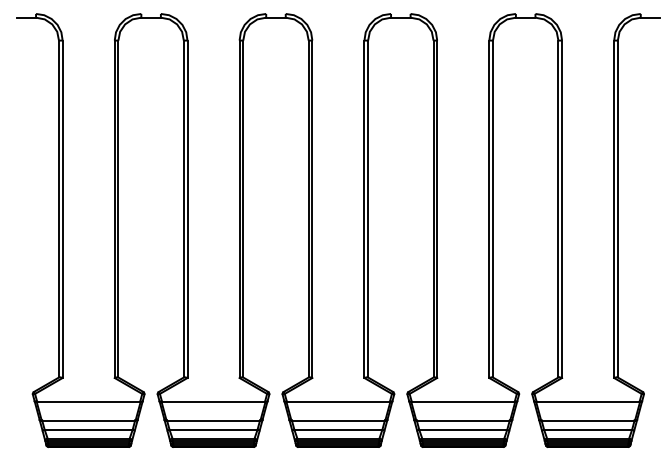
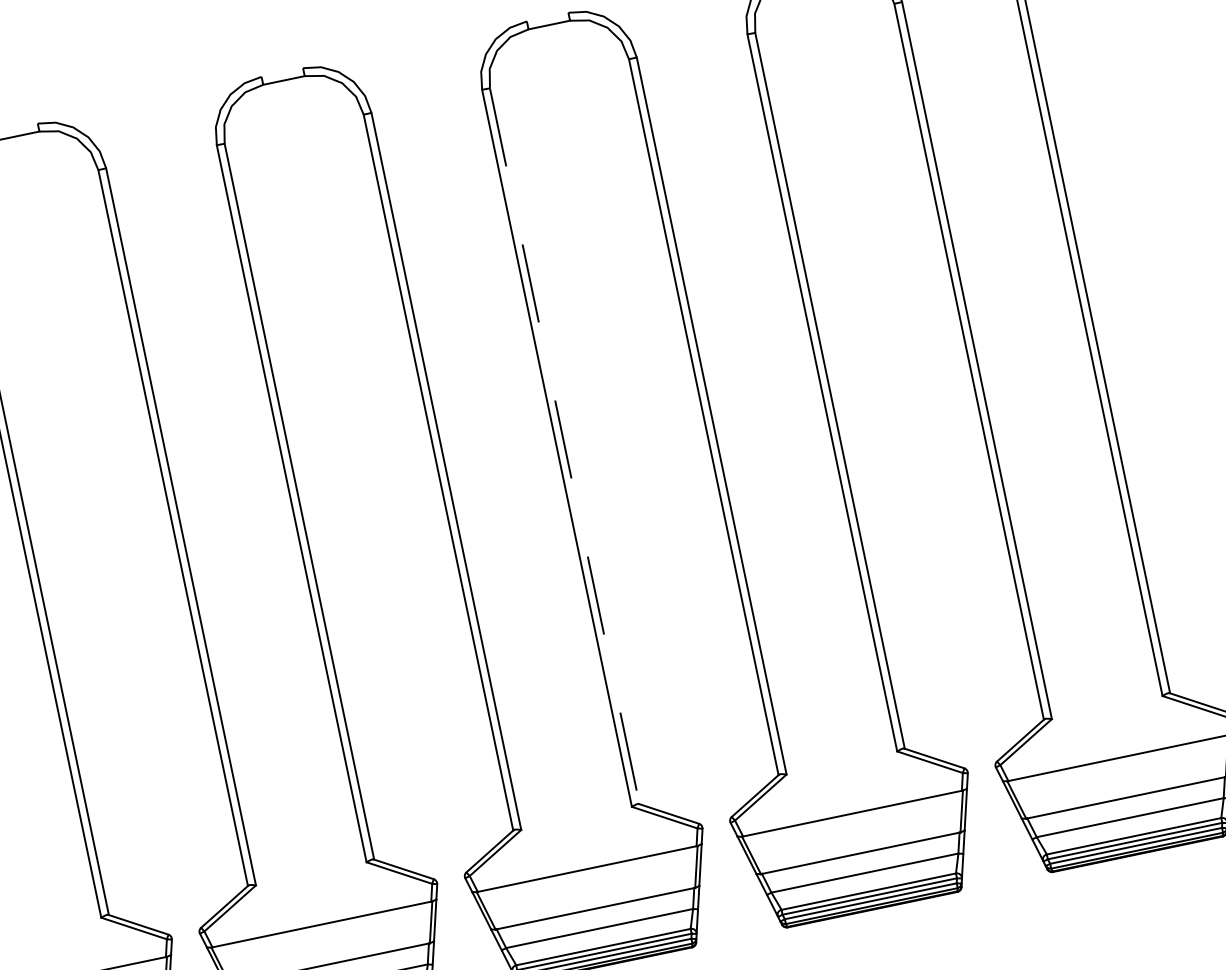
line: (368, 209) -> (565, 446), solid -> dashed

